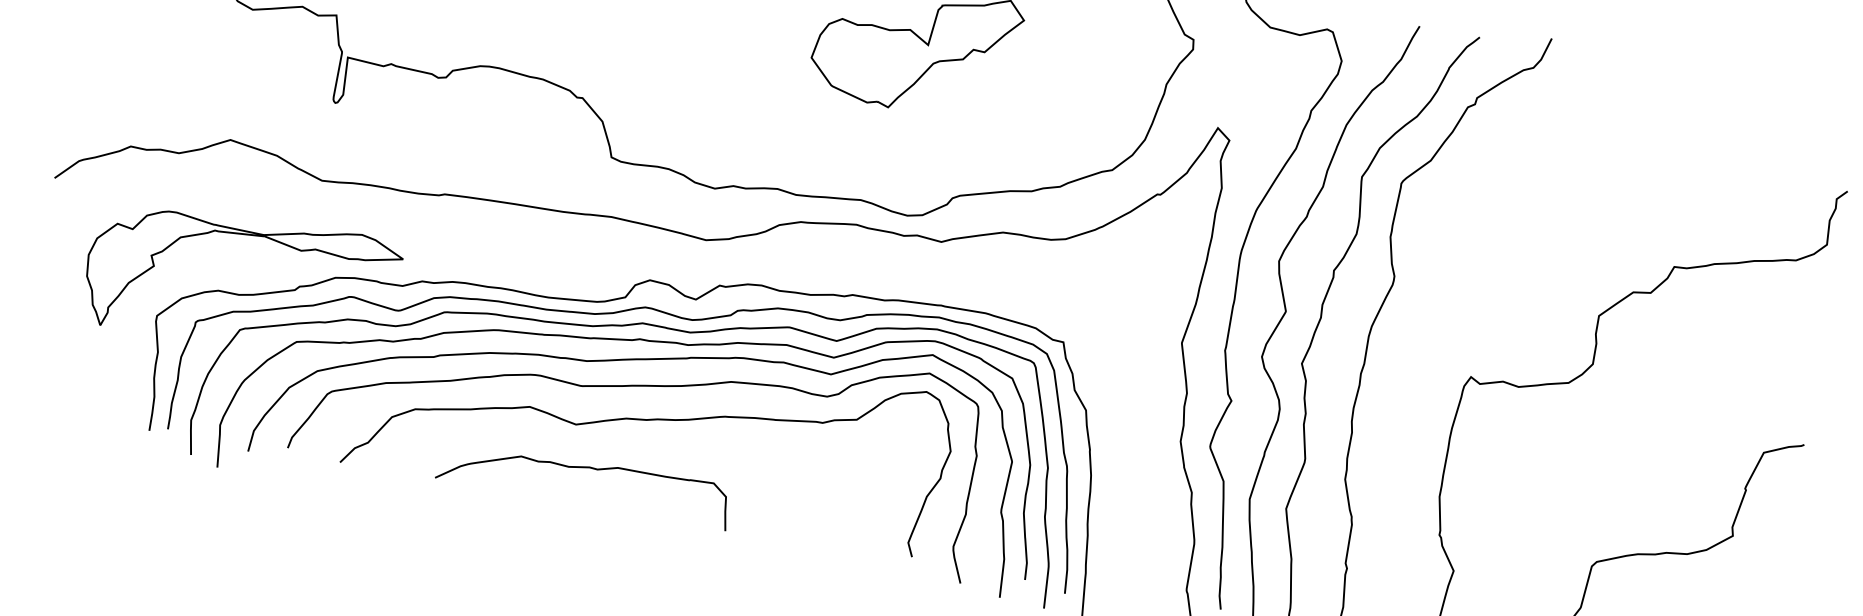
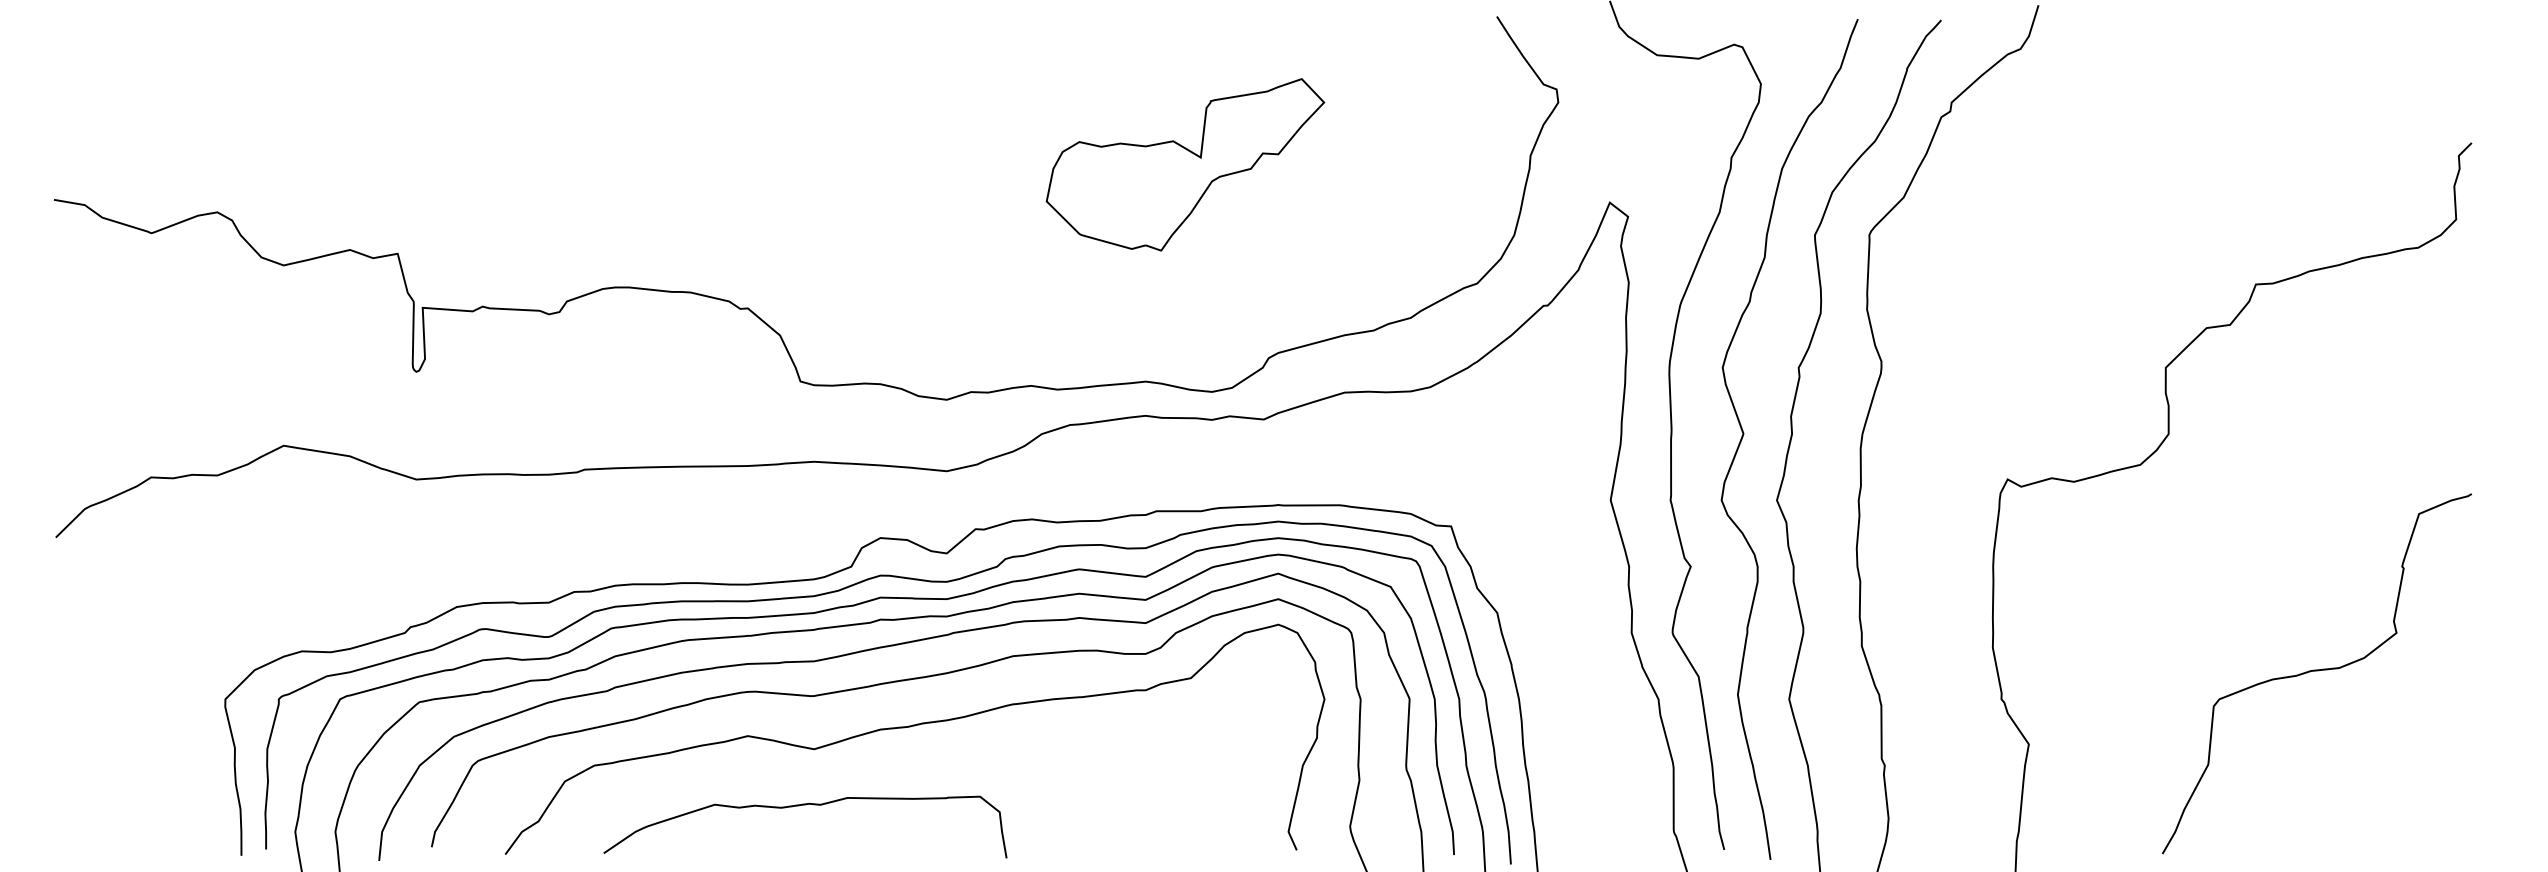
part: (246, 235) -> (327, 570), removed
curve: (582, 468) -> (799, 806), moved

